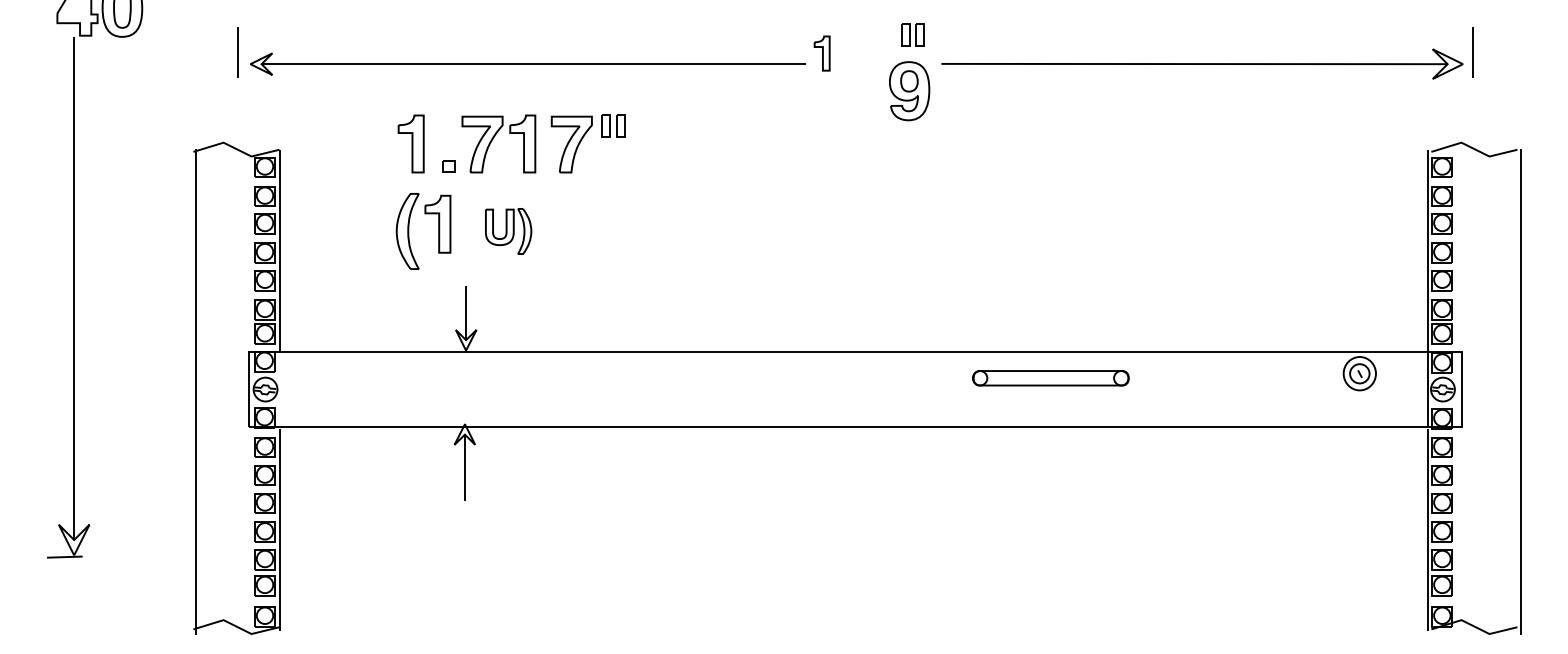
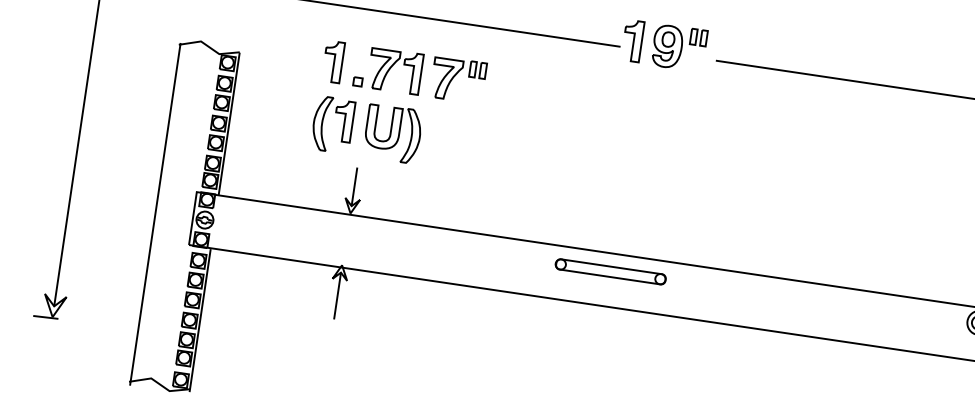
part: (821, 53) -> (632, 40), size x1.67
part: (909, 91) -> (667, 46), moved
part: (508, 231) -> (392, 133), size x1.67
part: (1050, 378) -> (610, 271), moved

